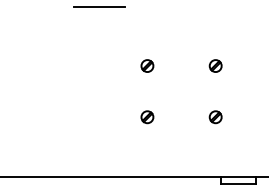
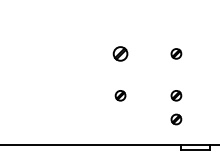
line: (99, 7) -> (81, 6), removed
part: (147, 65) -> (120, 53), size x1.4
part: (215, 146) -> (176, 119), added

